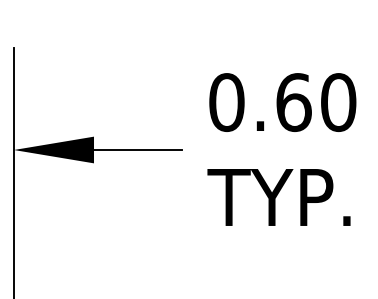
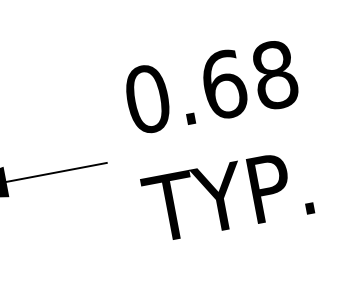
text: (338, 102) -> (274, 75), 0.60 -> 0.68

